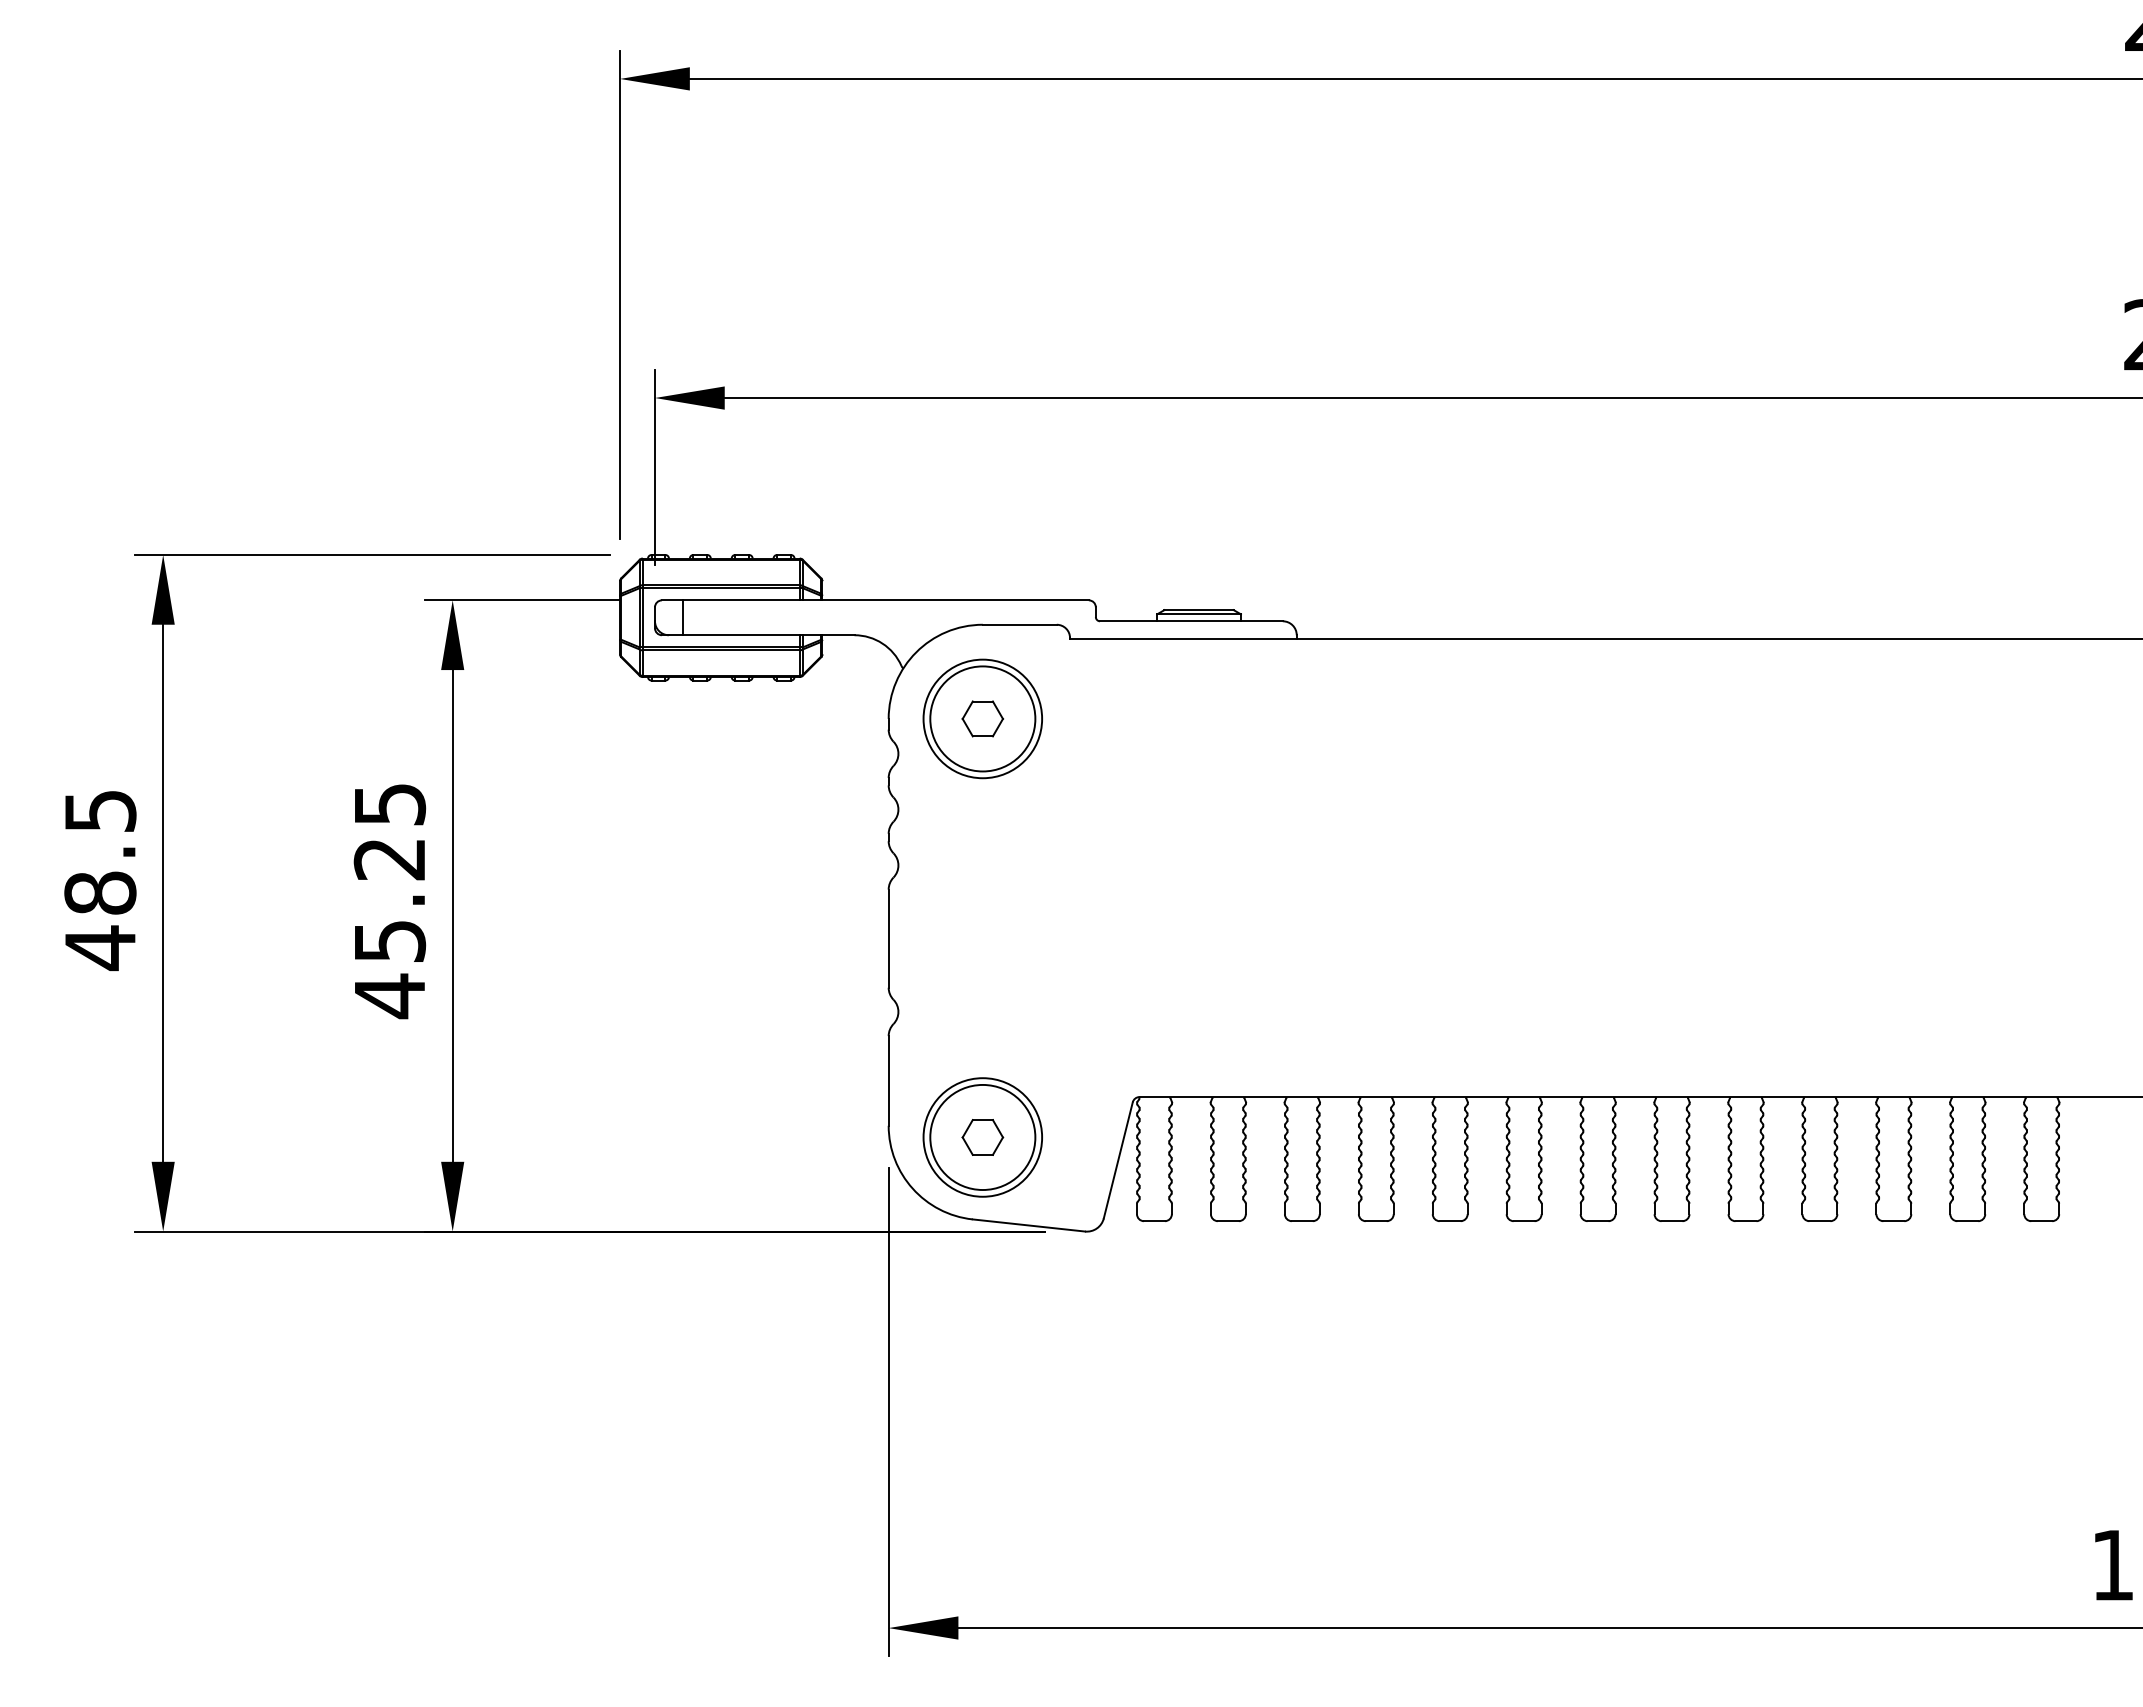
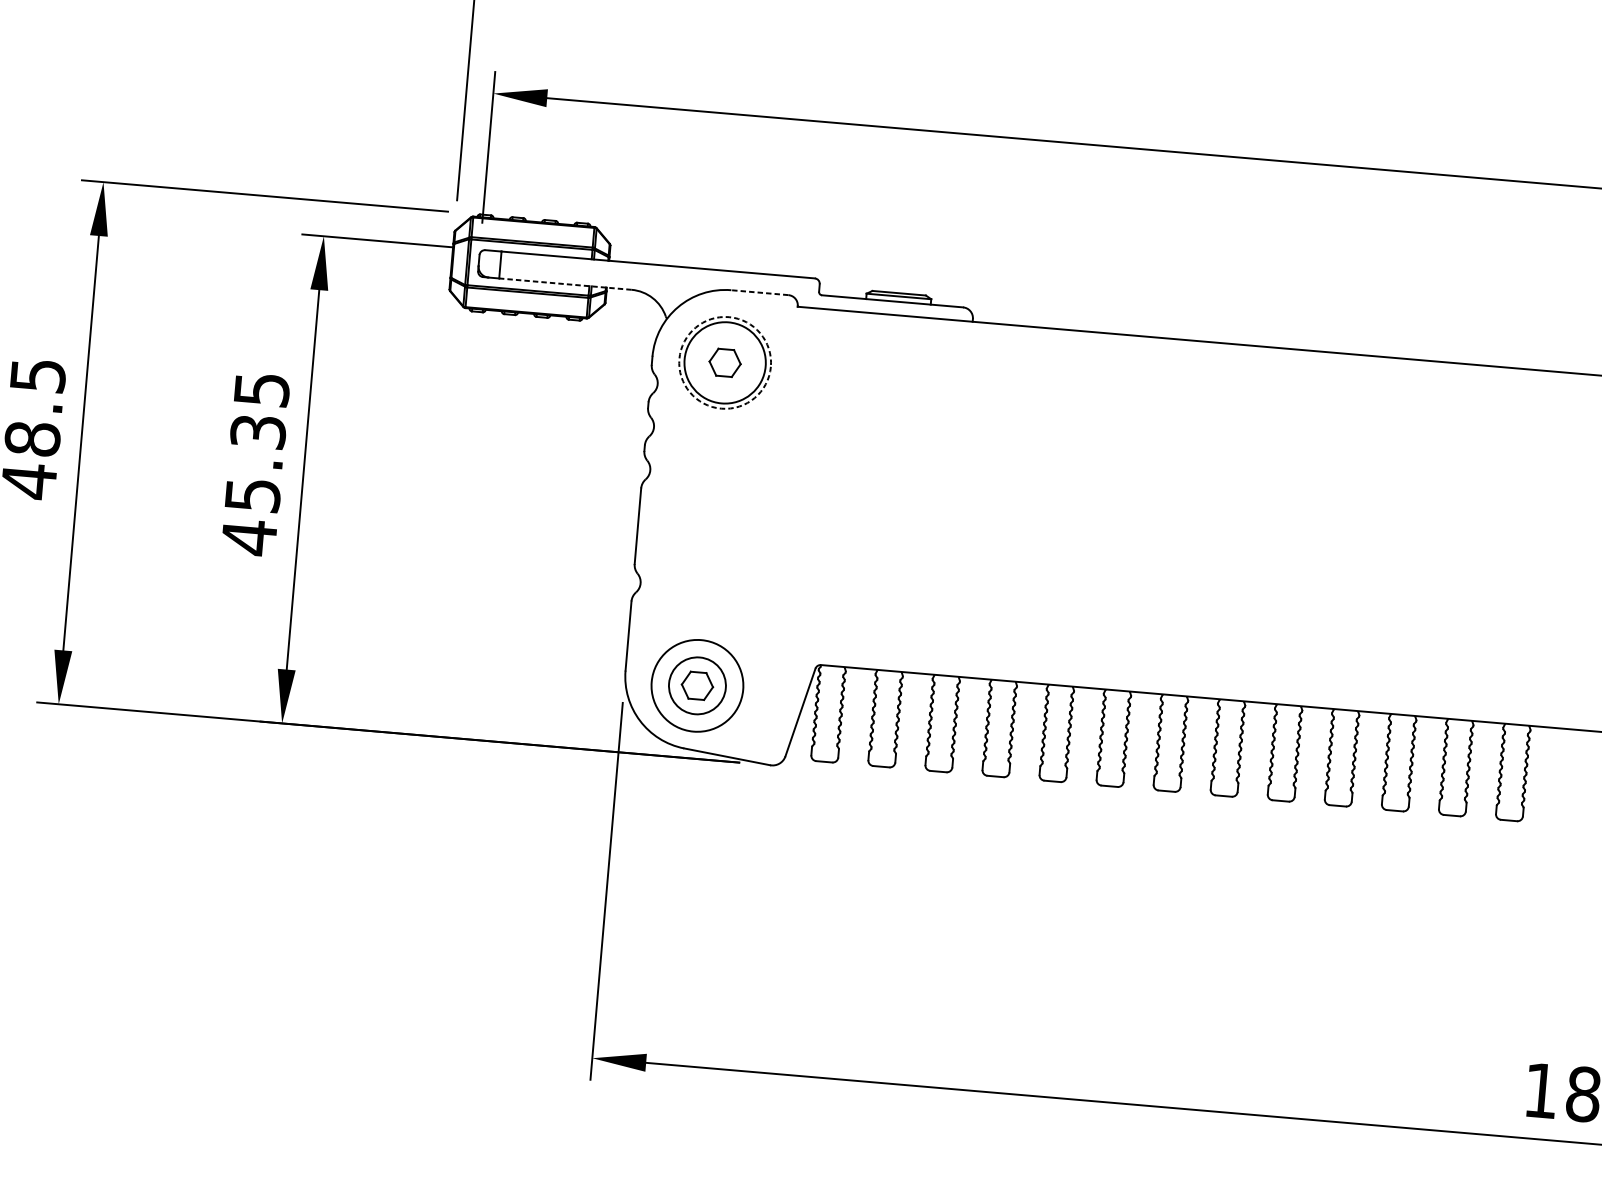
line: (1019, 624) -> (759, 292), solid -> dashed
line: (768, 635) -> (565, 284), solid -> dashed
circle: (982, 718) -> (724, 362), solid -> dashed
text: (389, 859) -> (257, 432), 45.25 -> 45.35
circle: (982, 1137) -> (697, 685), size x0.7

